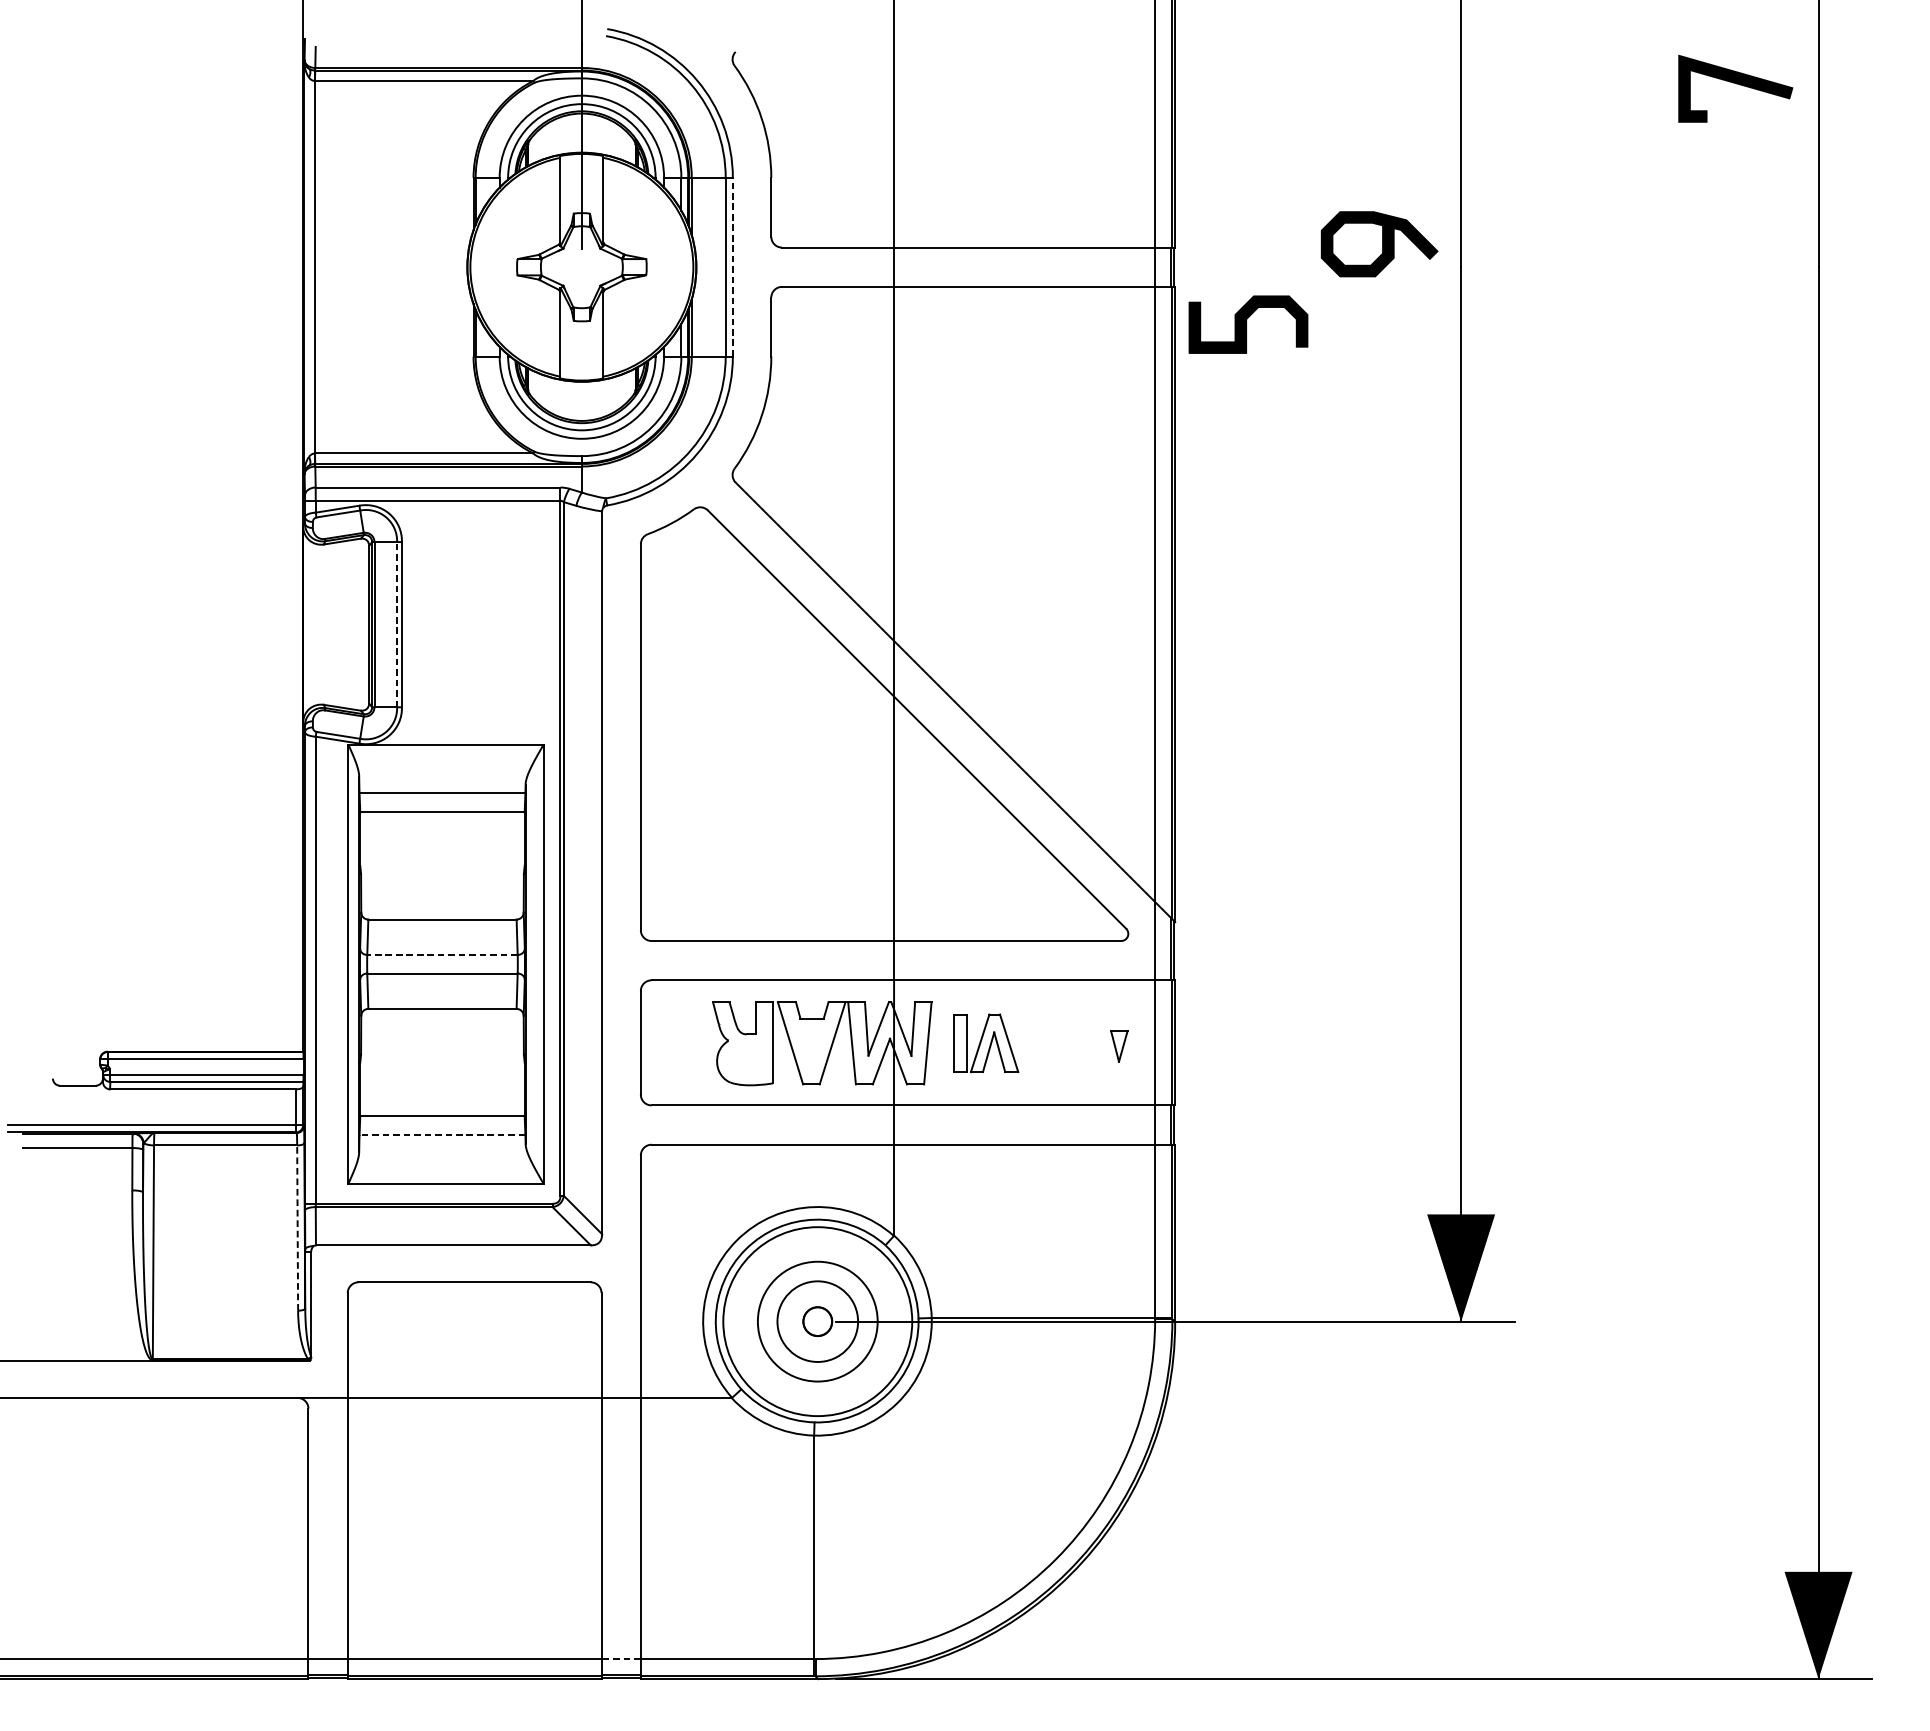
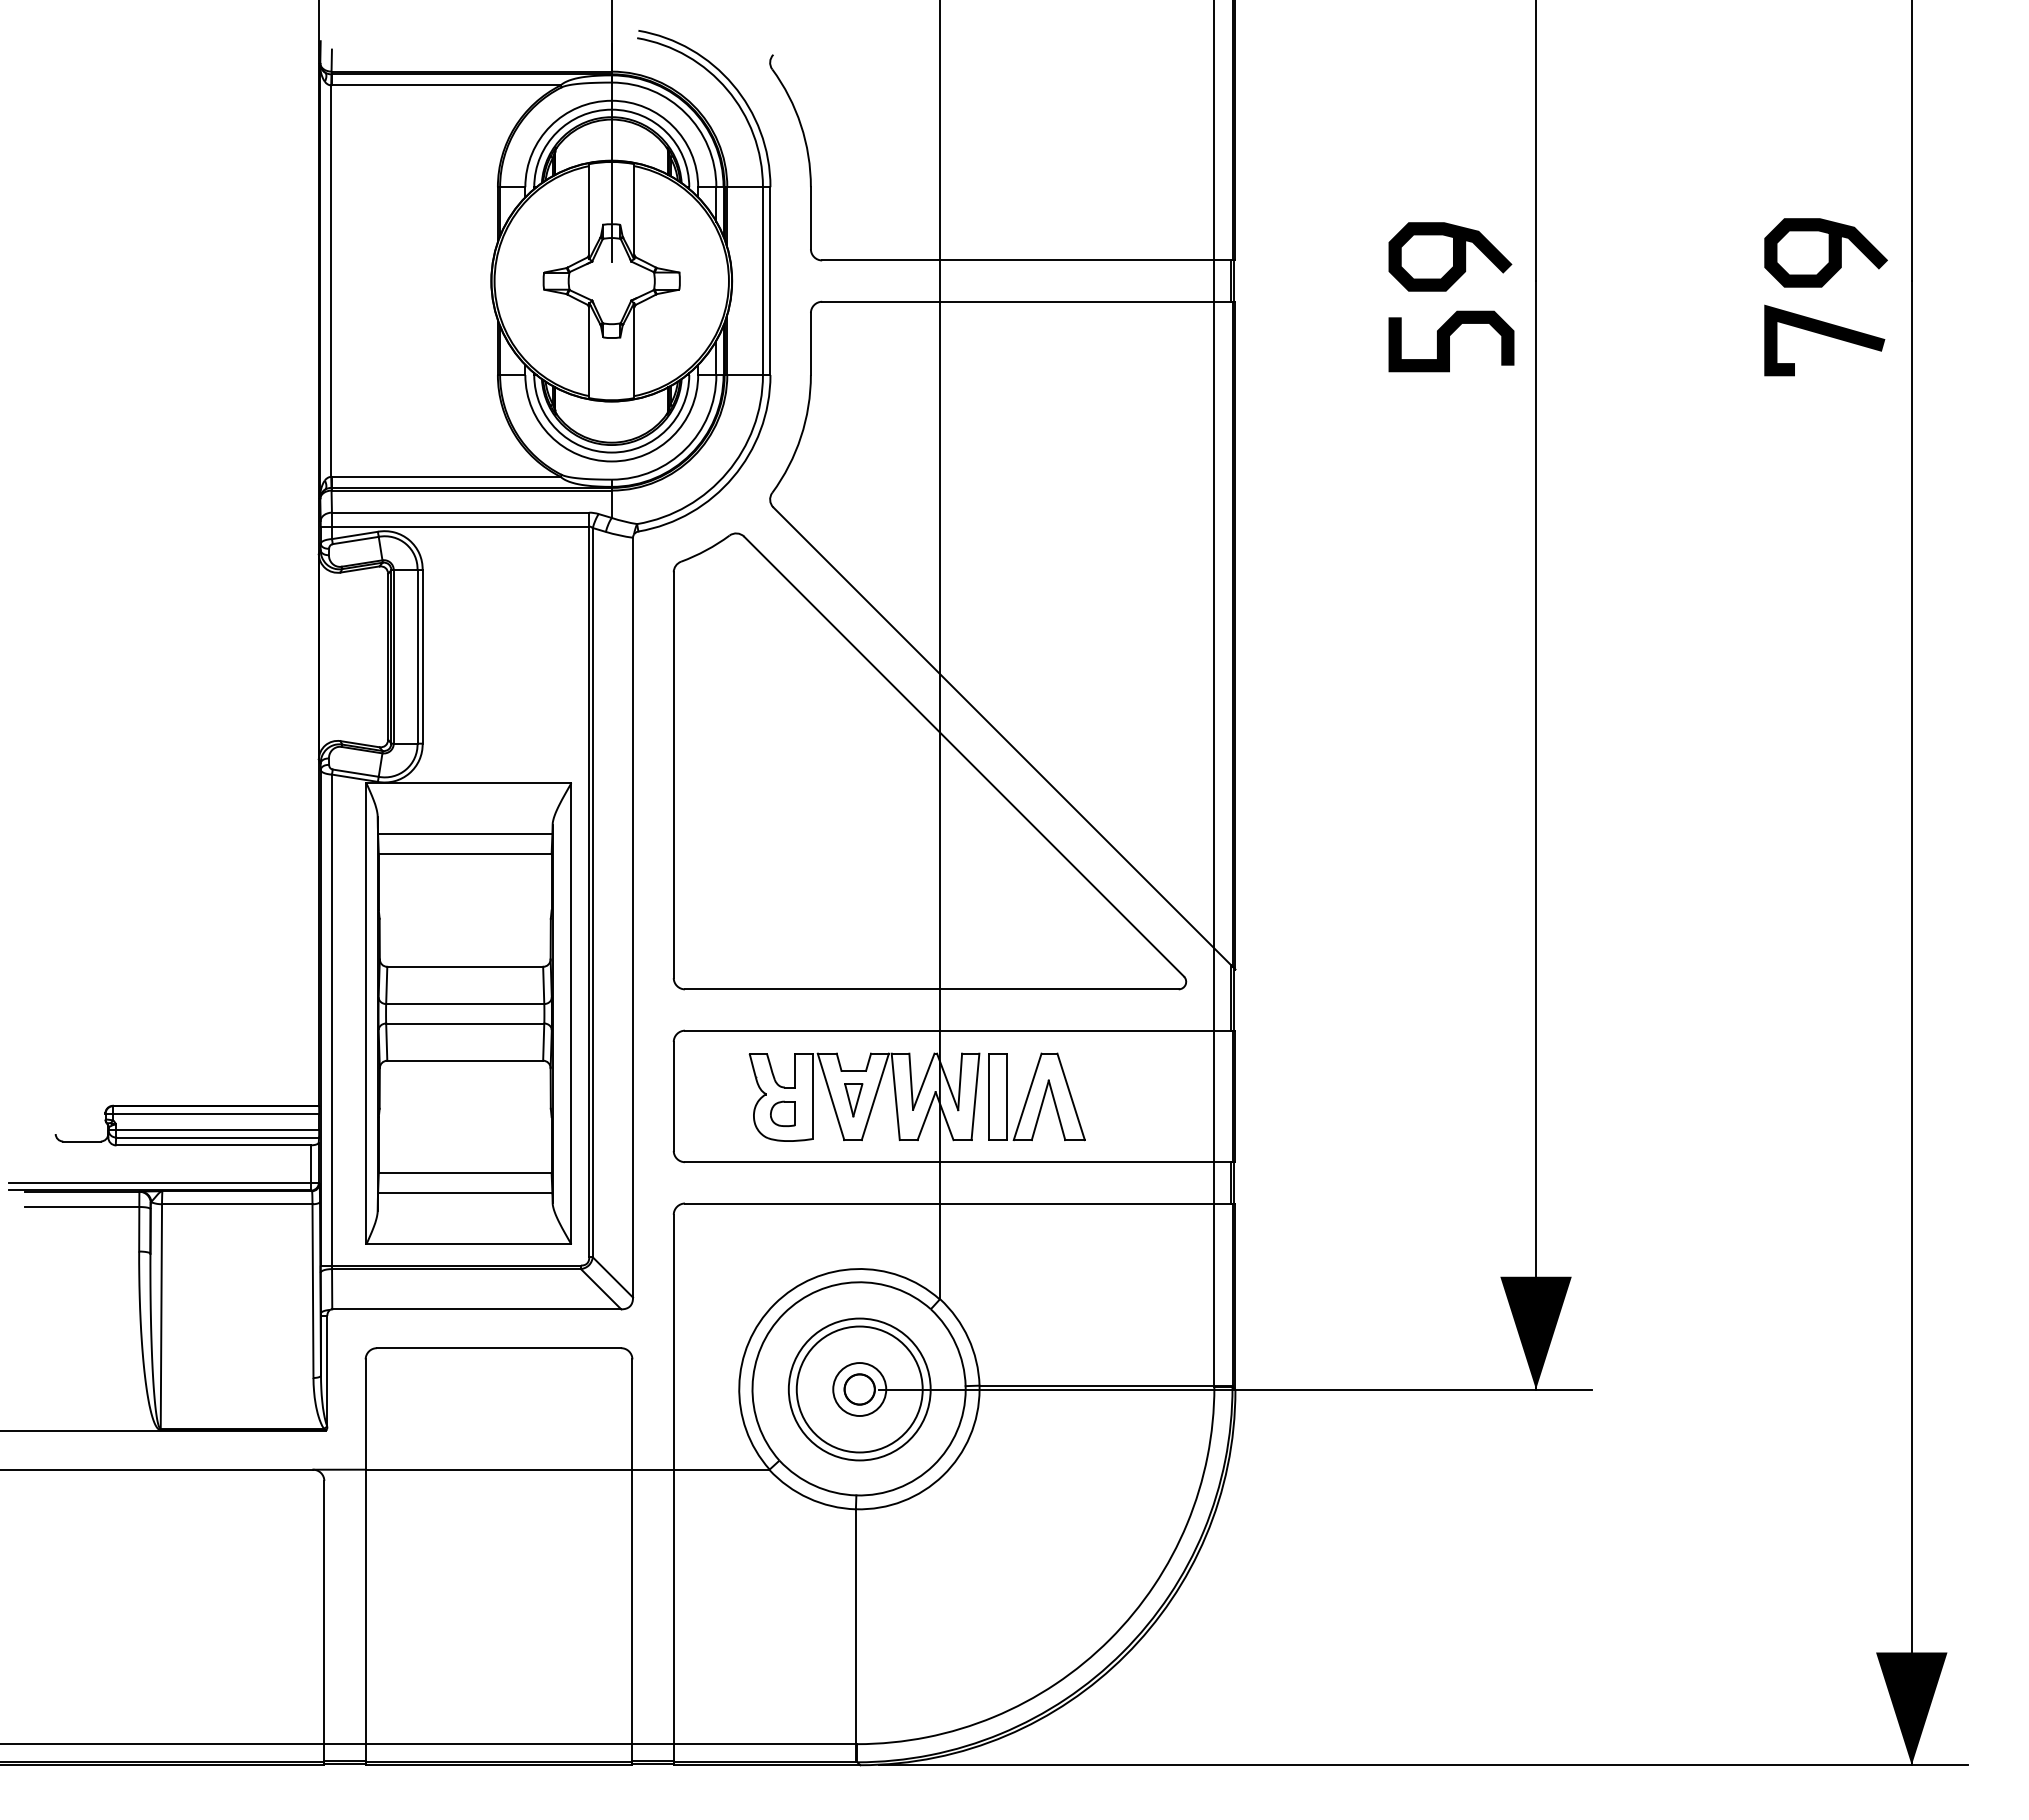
line: (1735, 84) -> (1824, 335), moved
curve: (1739, 240) -> (1828, 252), added
line: (732, 267) -> (770, 281), dashed -> solid
curve: (1246, 324) -> (1449, 341), moved
line: (397, 624) -> (417, 656), dashed -> solid
line: (441, 955) -> (464, 1004), dashed -> solid
part: (985, 1042) -> (1036, 1096), size x1.43
part: (1119, 1046) -> (853, 1100), moved
part: (744, 1059) -> (782, 1113), added
line: (441, 1135) -> (464, 1193), dashed -> solid
line: (297, 1228) -> (312, 1291), dashed -> solid
circle: (817, 1321) -> (859, 1389), size x0.62
circle: (817, 1321) -> (859, 1389), size x0.71
line: (621, 1659) -> (653, 1744), dashed -> solid

